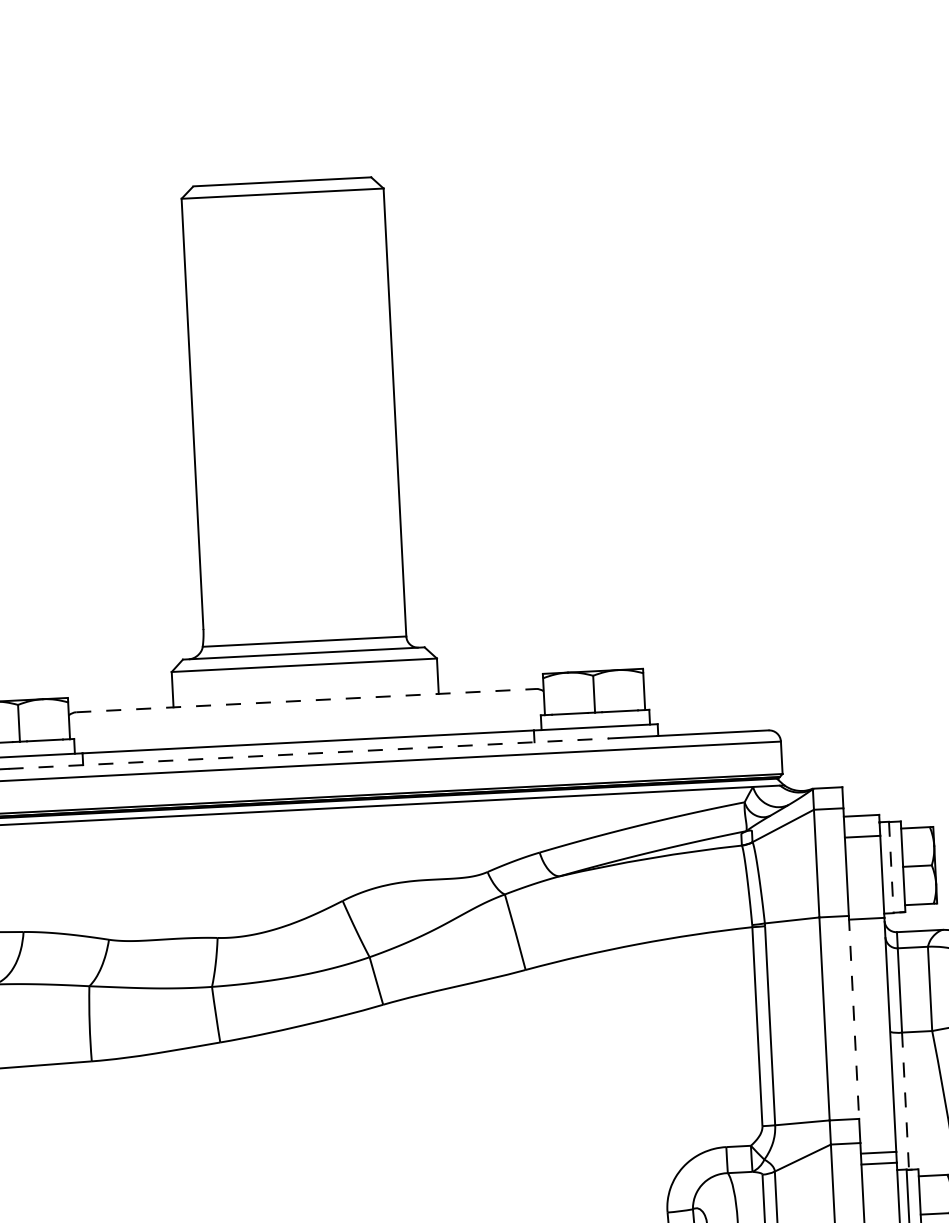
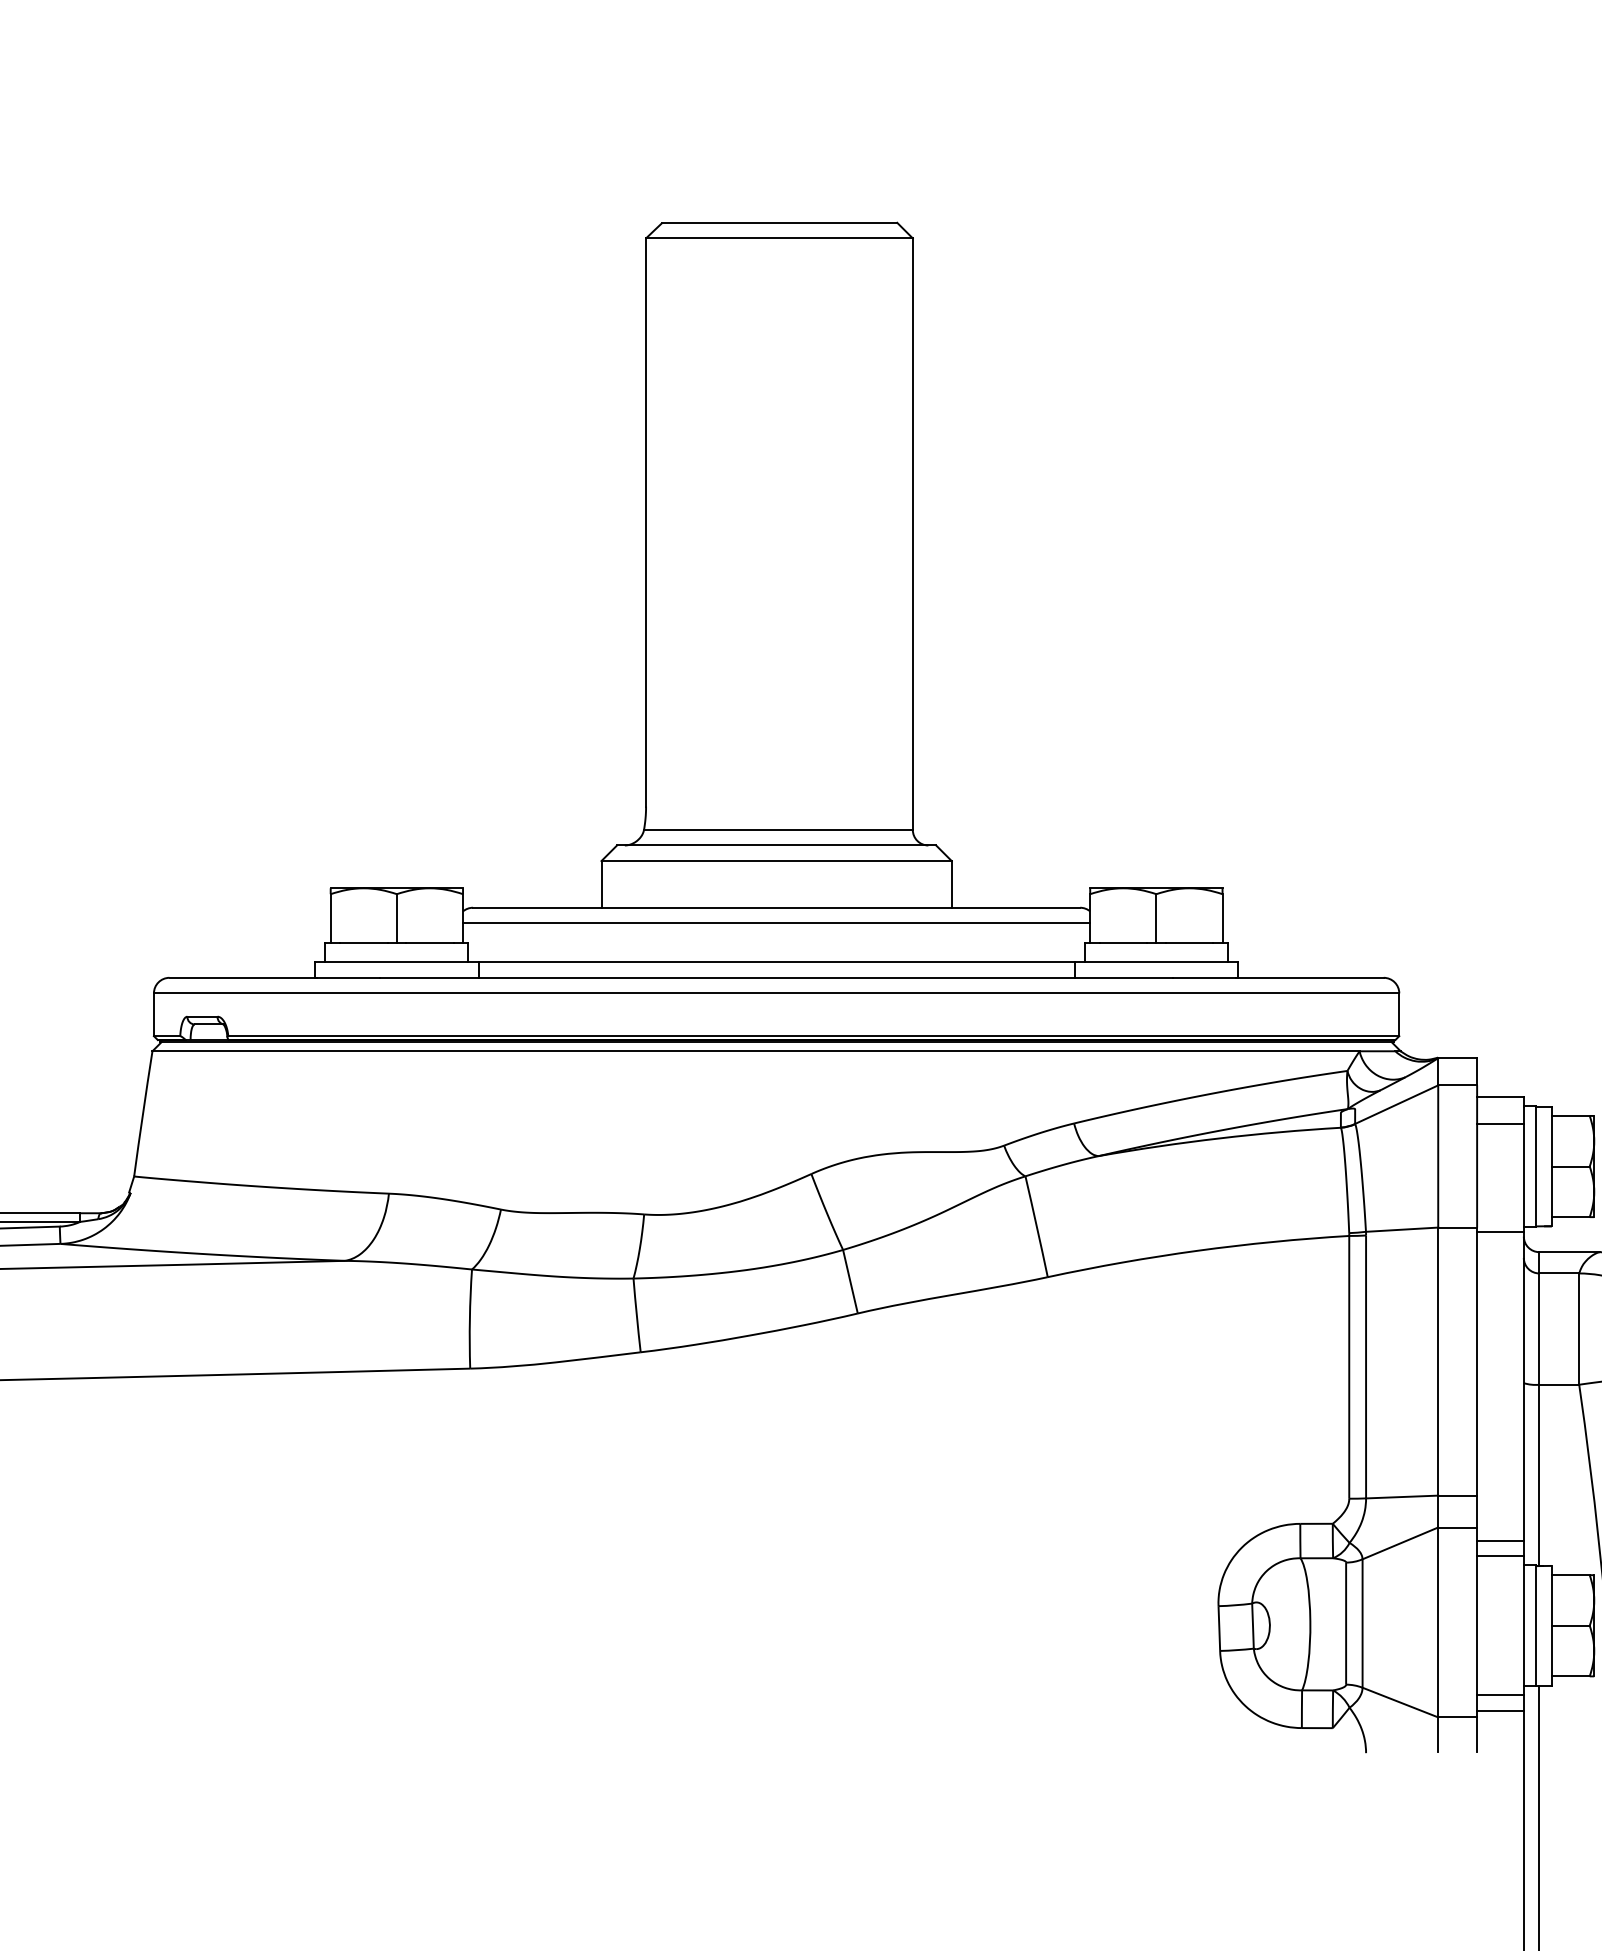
line: (306, 700) -> (776, 907), dashed -> solid
line: (306, 712) -> (776, 923), added
line: (308, 753) -> (776, 977), dashed -> solid
line: (891, 868) -> (1536, 1167), dashed -> solid
line: (854, 1018) -> (1477, 1362), dashed -> solid
line: (905, 1101) -> (1539, 1475), dashed -> solid

